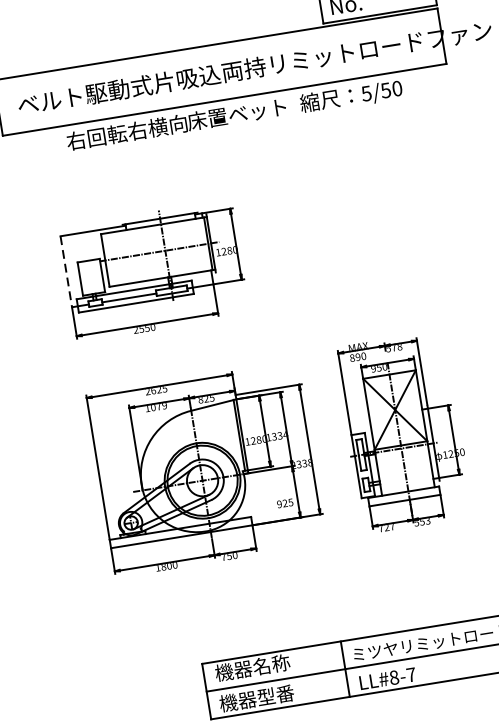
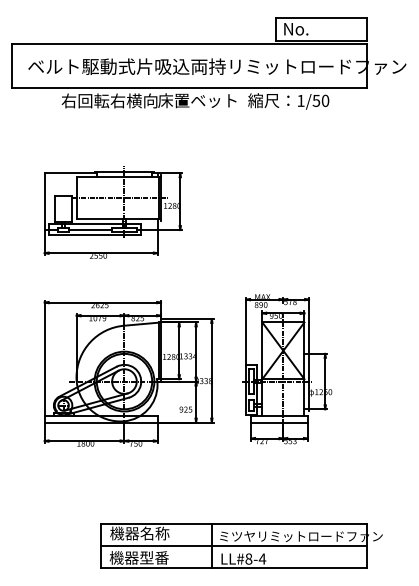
text: (365, 93) -> (300, 100), 5/50 -> 1/50
line: (66, 272) -> (44, 202), dashed -> solid
text: (411, 674) -> (262, 558), LL#8-7 -> LL#8-4

